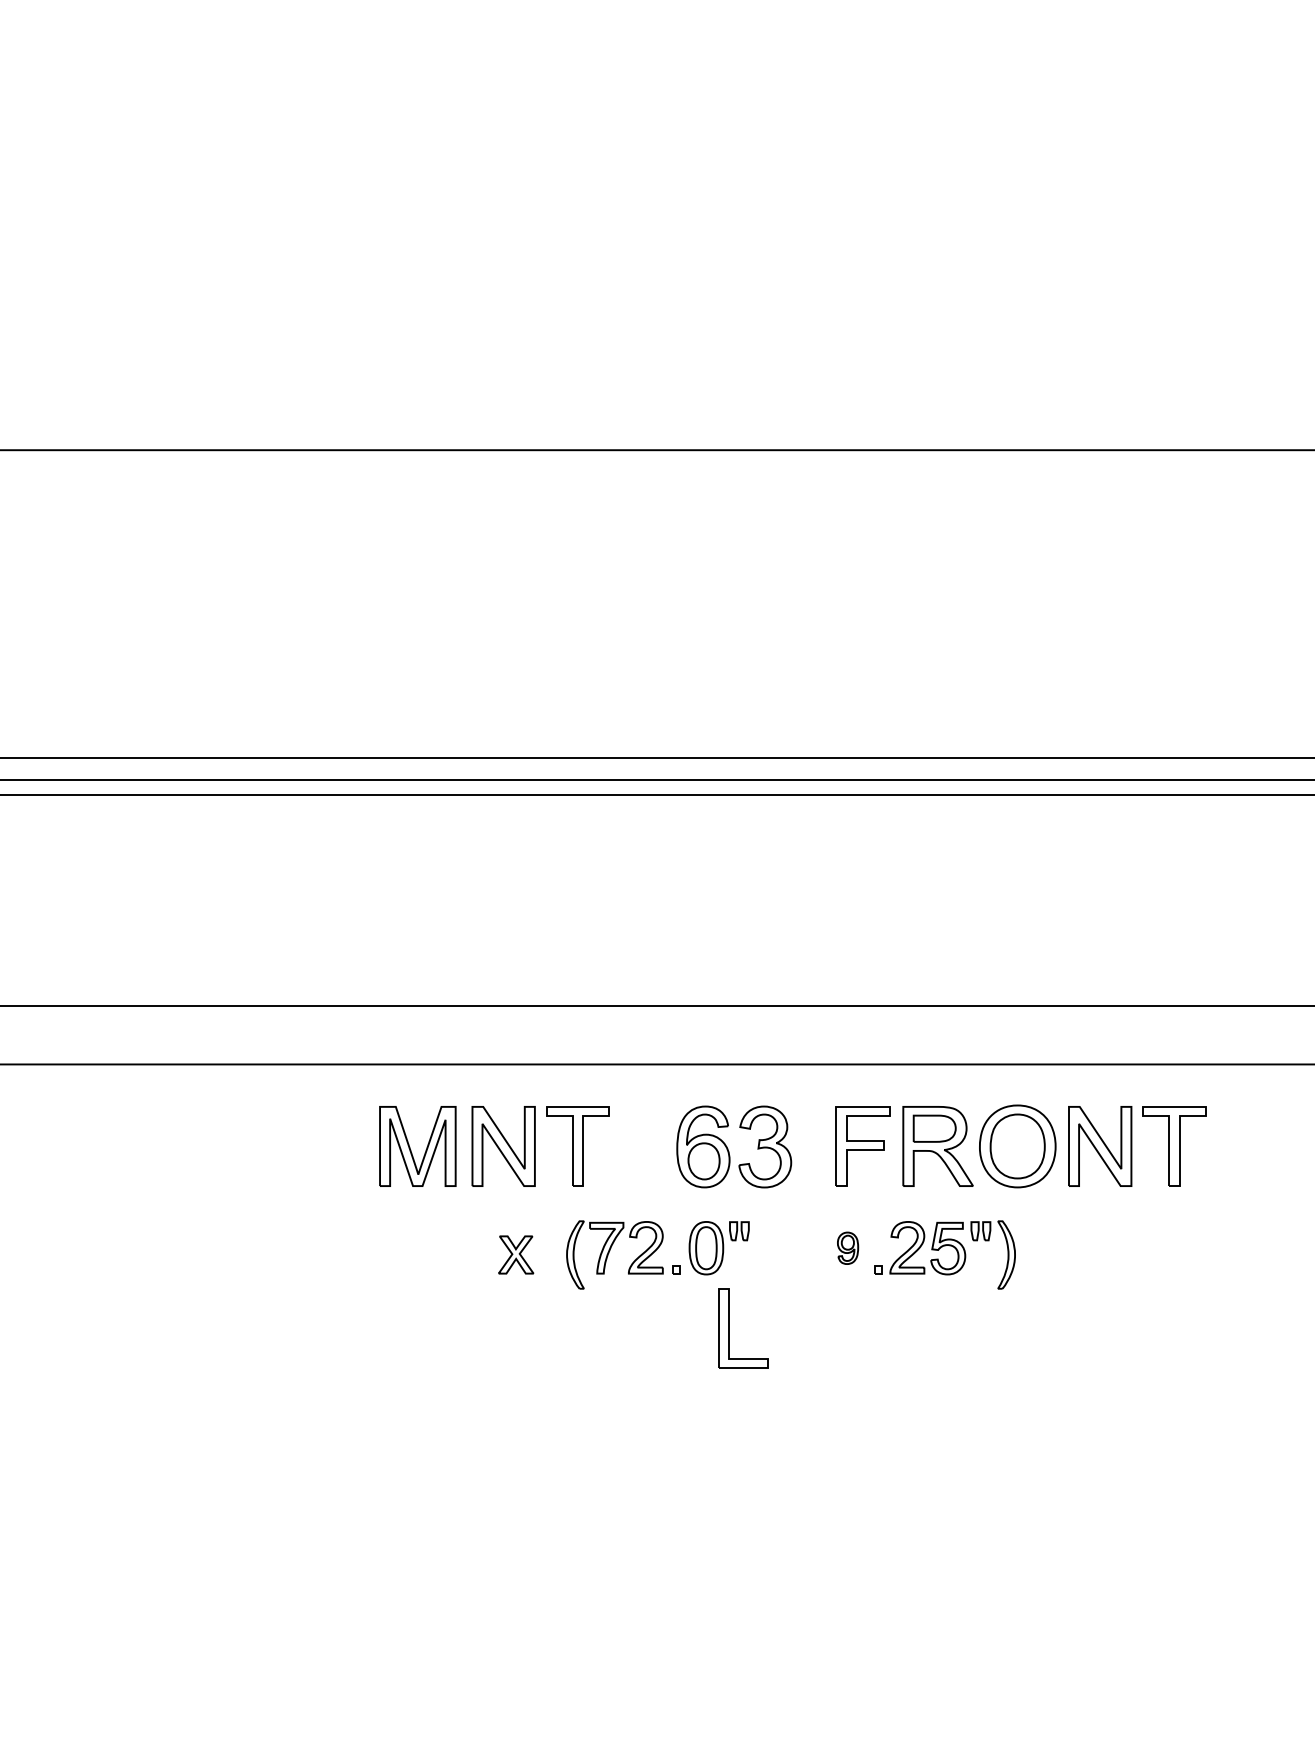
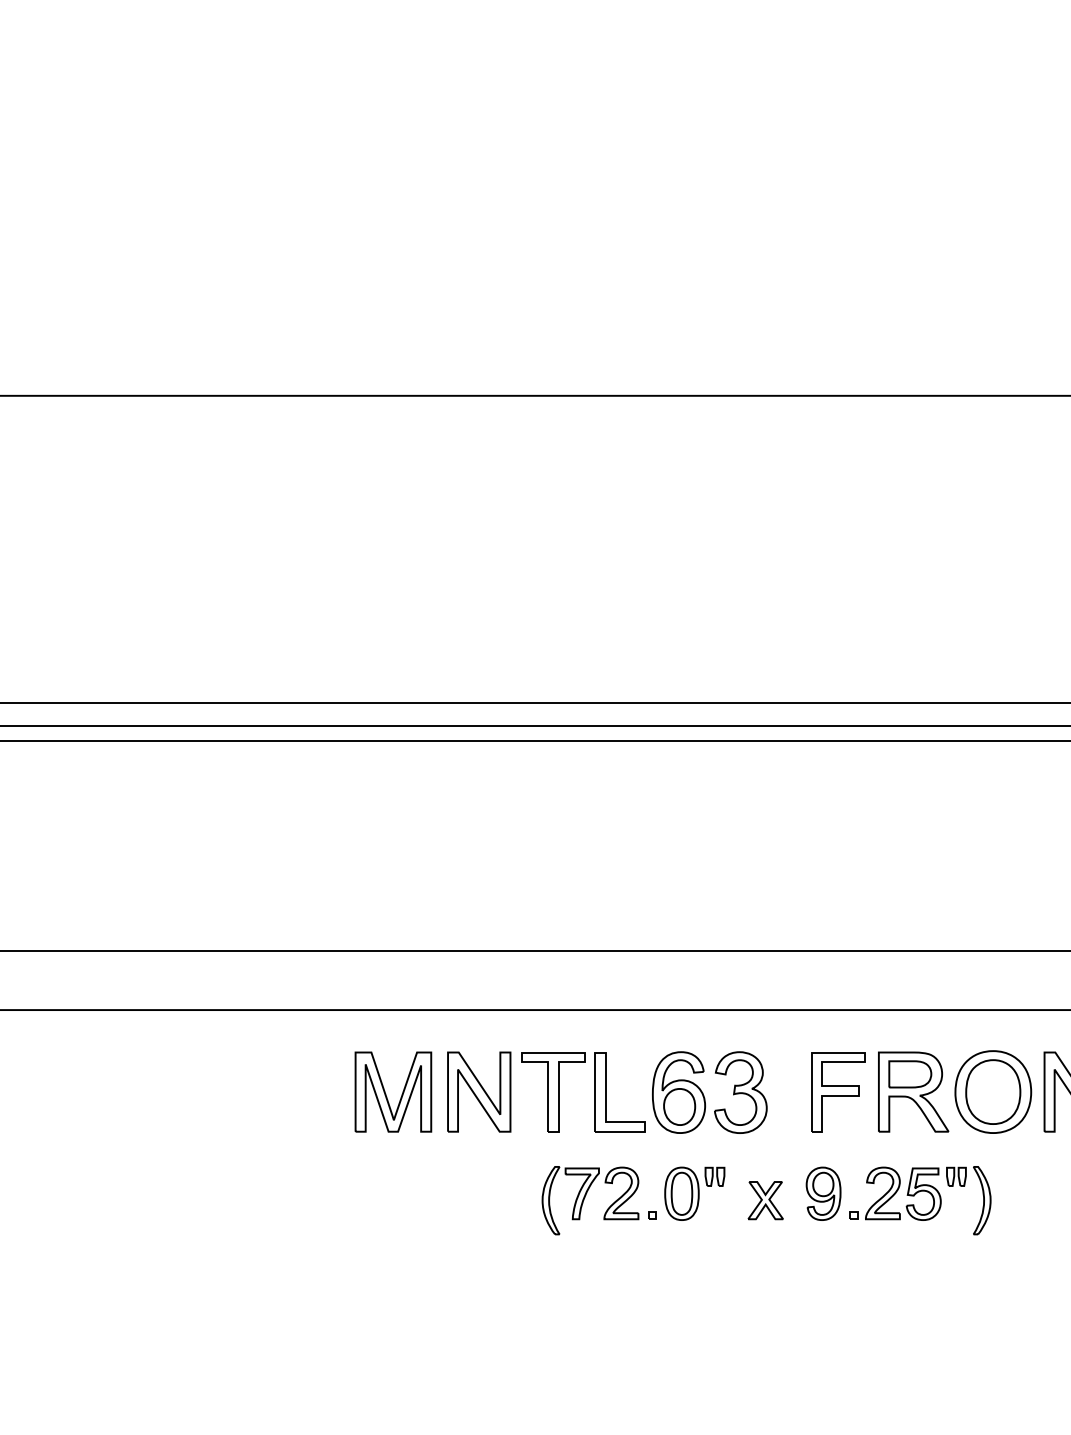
part: (847, 1248) -> (823, 1194), size x1.67
part: (516, 1254) -> (766, 1200), moved
part: (729, 1328) -> (606, 1092), moved

